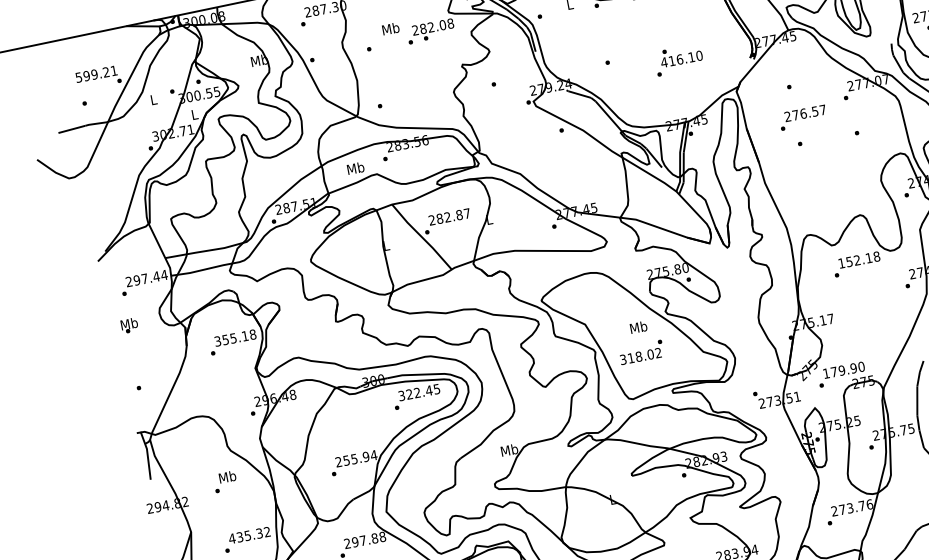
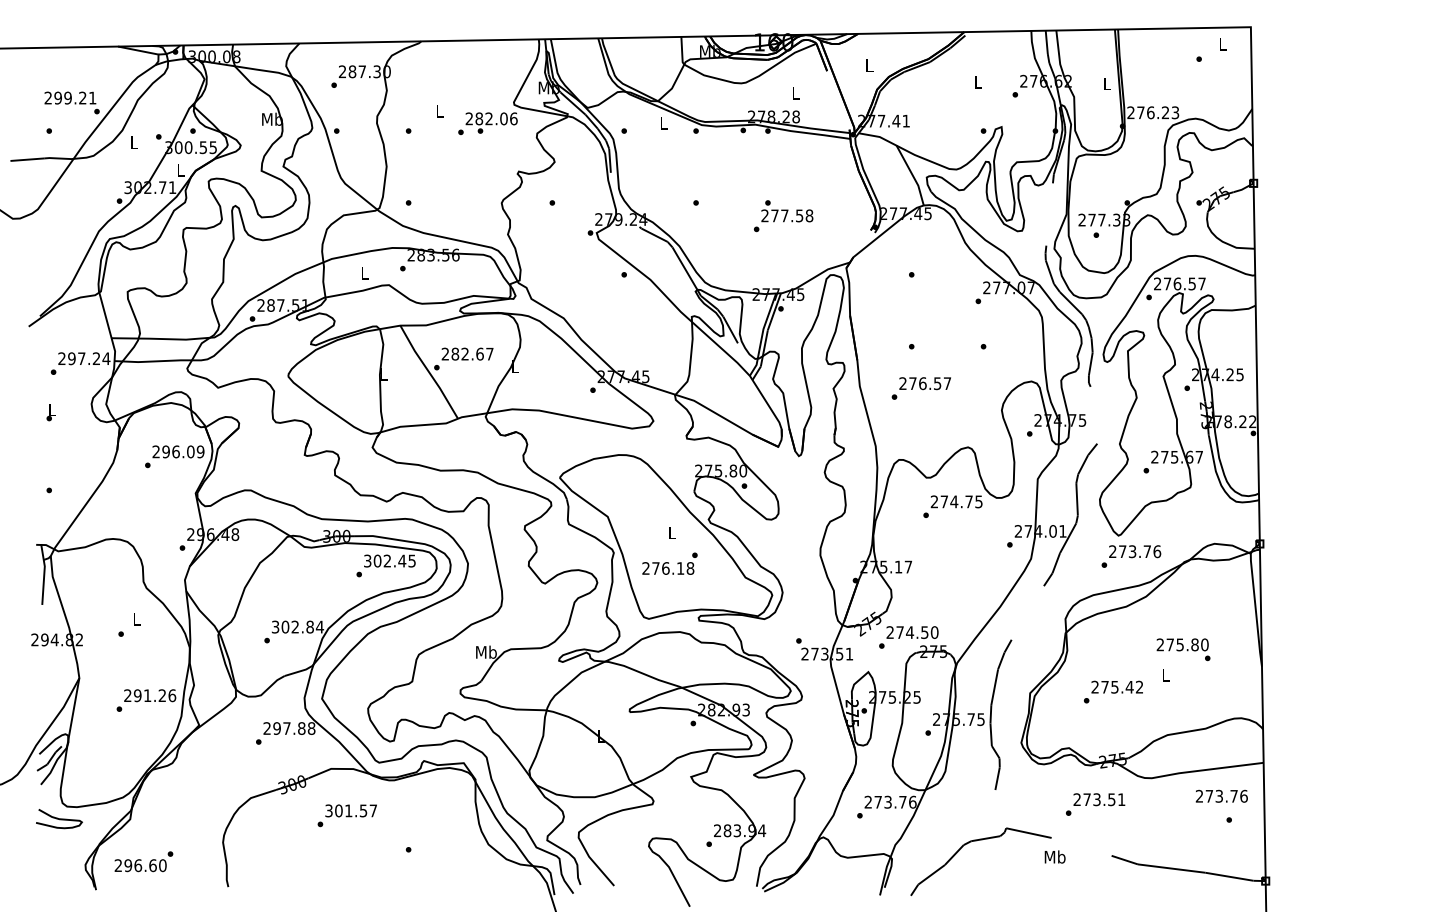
text: (450, 23) -> (513, 118), 282.08 -> 282.06
text: (390, 28) -> (439, 110), Mb -> L
text: (681, 58) -> (787, 215), 416.10 -> 277.58
text: (78, 77) -> (47, 97), 599.21 -> 299.21
text: (802, 117) -> (920, 388), moved
text: (355, 167) -> (364, 272), Mb -> L
text: (458, 214) -> (479, 353), 282.87 -> 282.67
text: (859, 259) -> (956, 501), 152.18 -> 274.75
text: (156, 276) -> (96, 358), 297.44 -> 297.24
text: (129, 323) -> (52, 409), Mb -> L
text: (638, 327) -> (672, 532), Mb -> L
text: (235, 337) -> (178, 451), 355.18 -> 296.09
text: (641, 356) -> (668, 568), 318.02 -> 276.18
text: (839, 370) -> (907, 632), 179.90 -> 274.50
text: (409, 393) -> (377, 560), 322.45 -> 302.45
text: (352, 459) -> (292, 626), 255.94 -> 302.84
text: (227, 477) -> (136, 619), Mb -> L
text: (249, 535) -> (149, 695), 435.32 -> 291.26

